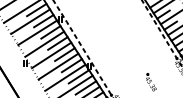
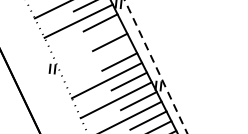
line: (44, 43) -> (88, 40), removed
line: (51, 55) -> (97, 61), removed

